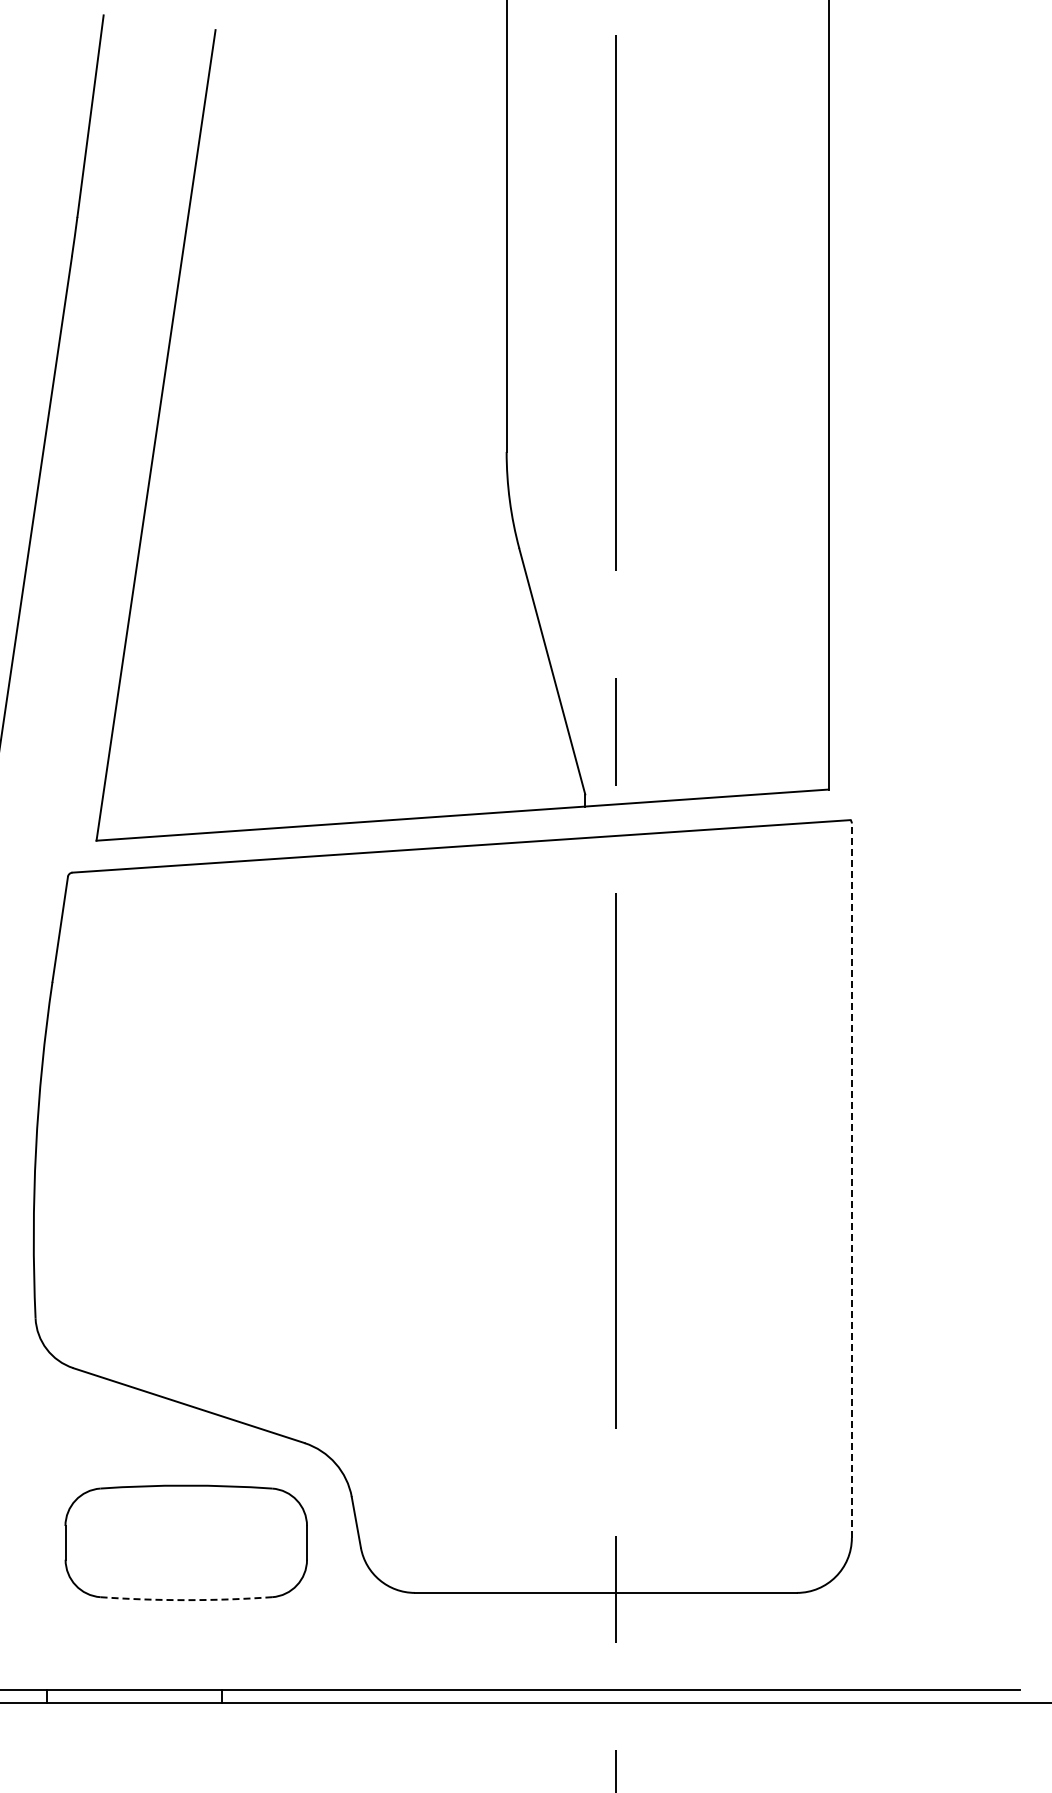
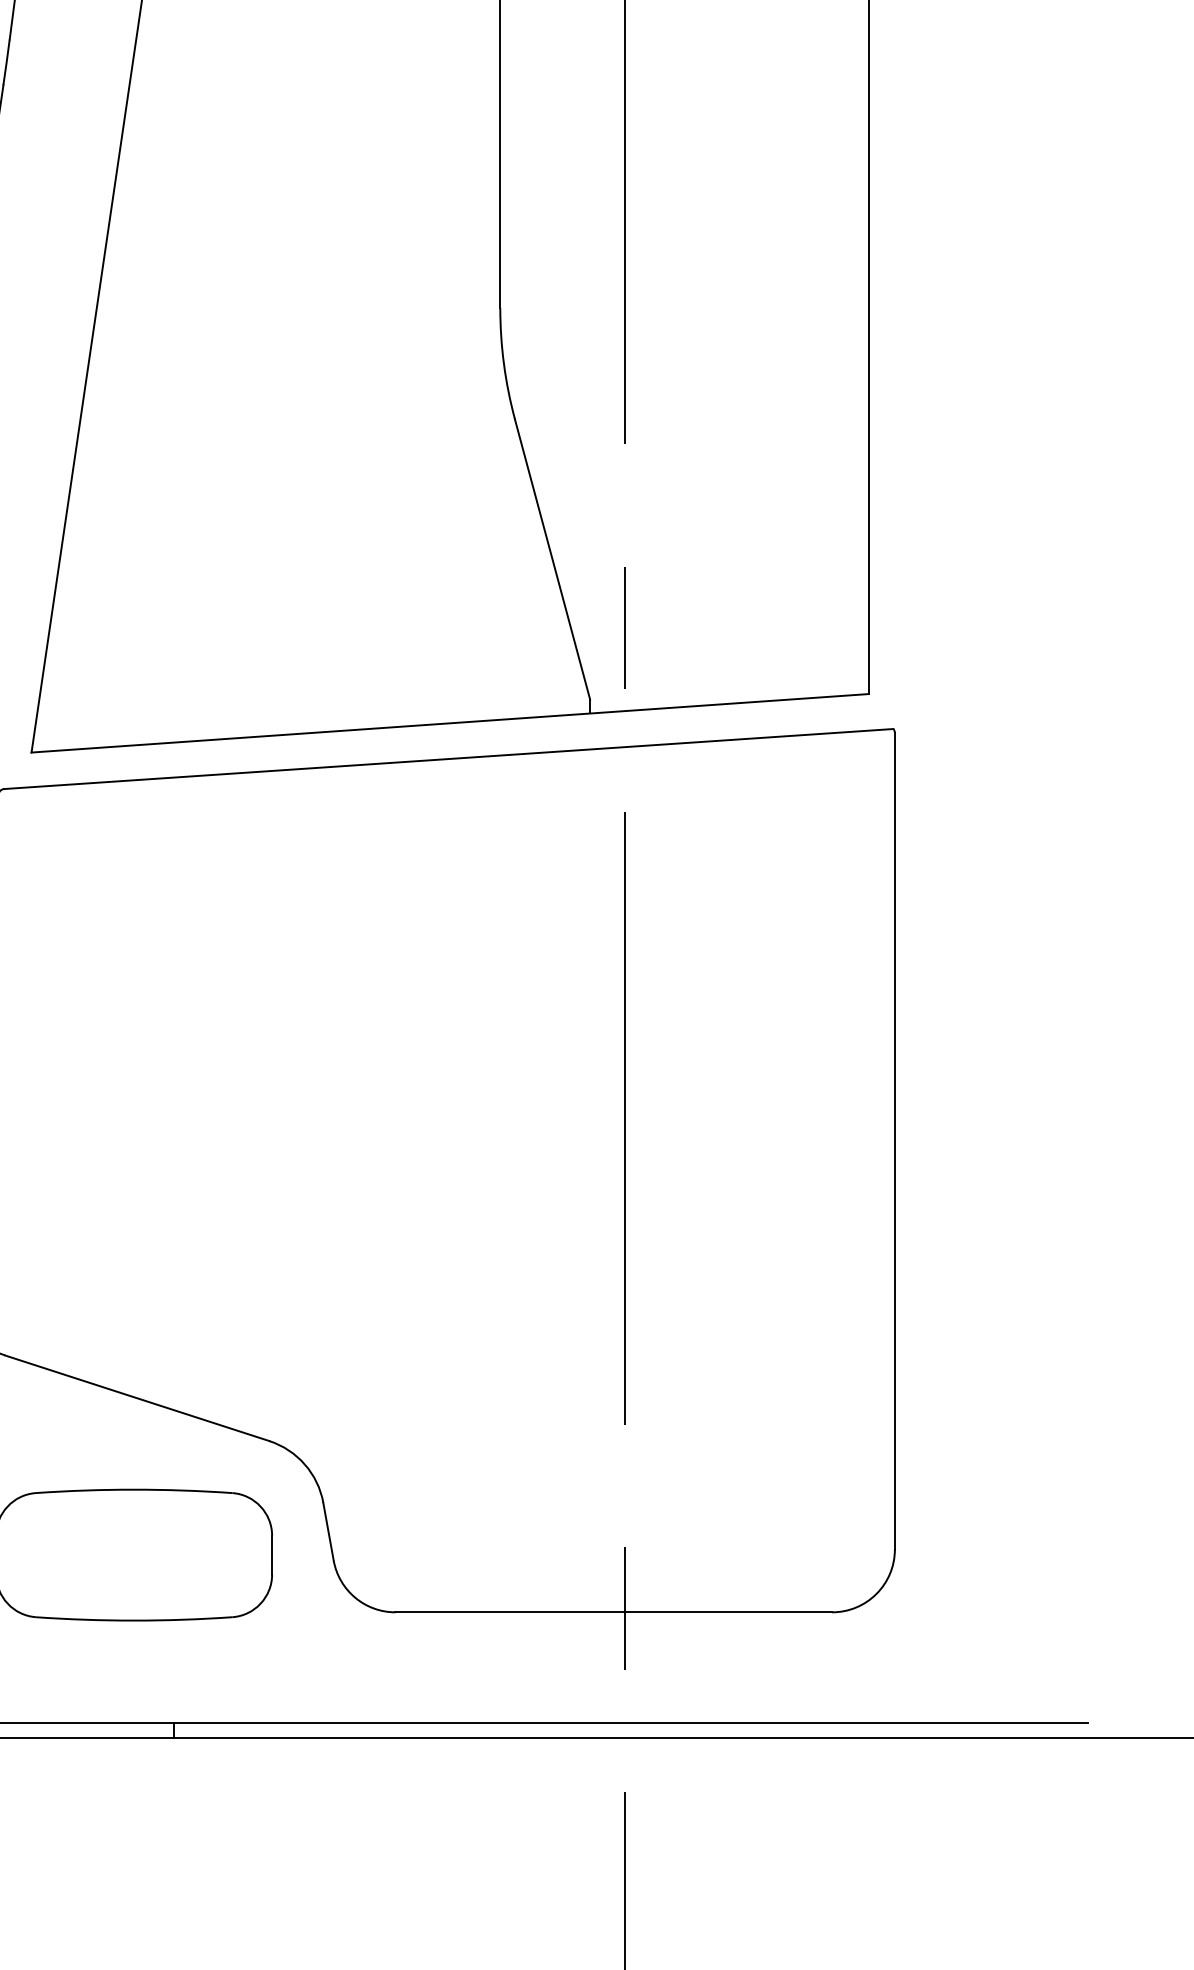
line: (851, 1180) -> (894, 1140), dashed -> solid
arc: (186, 1600) -> (134, 1620), dashed -> solid

